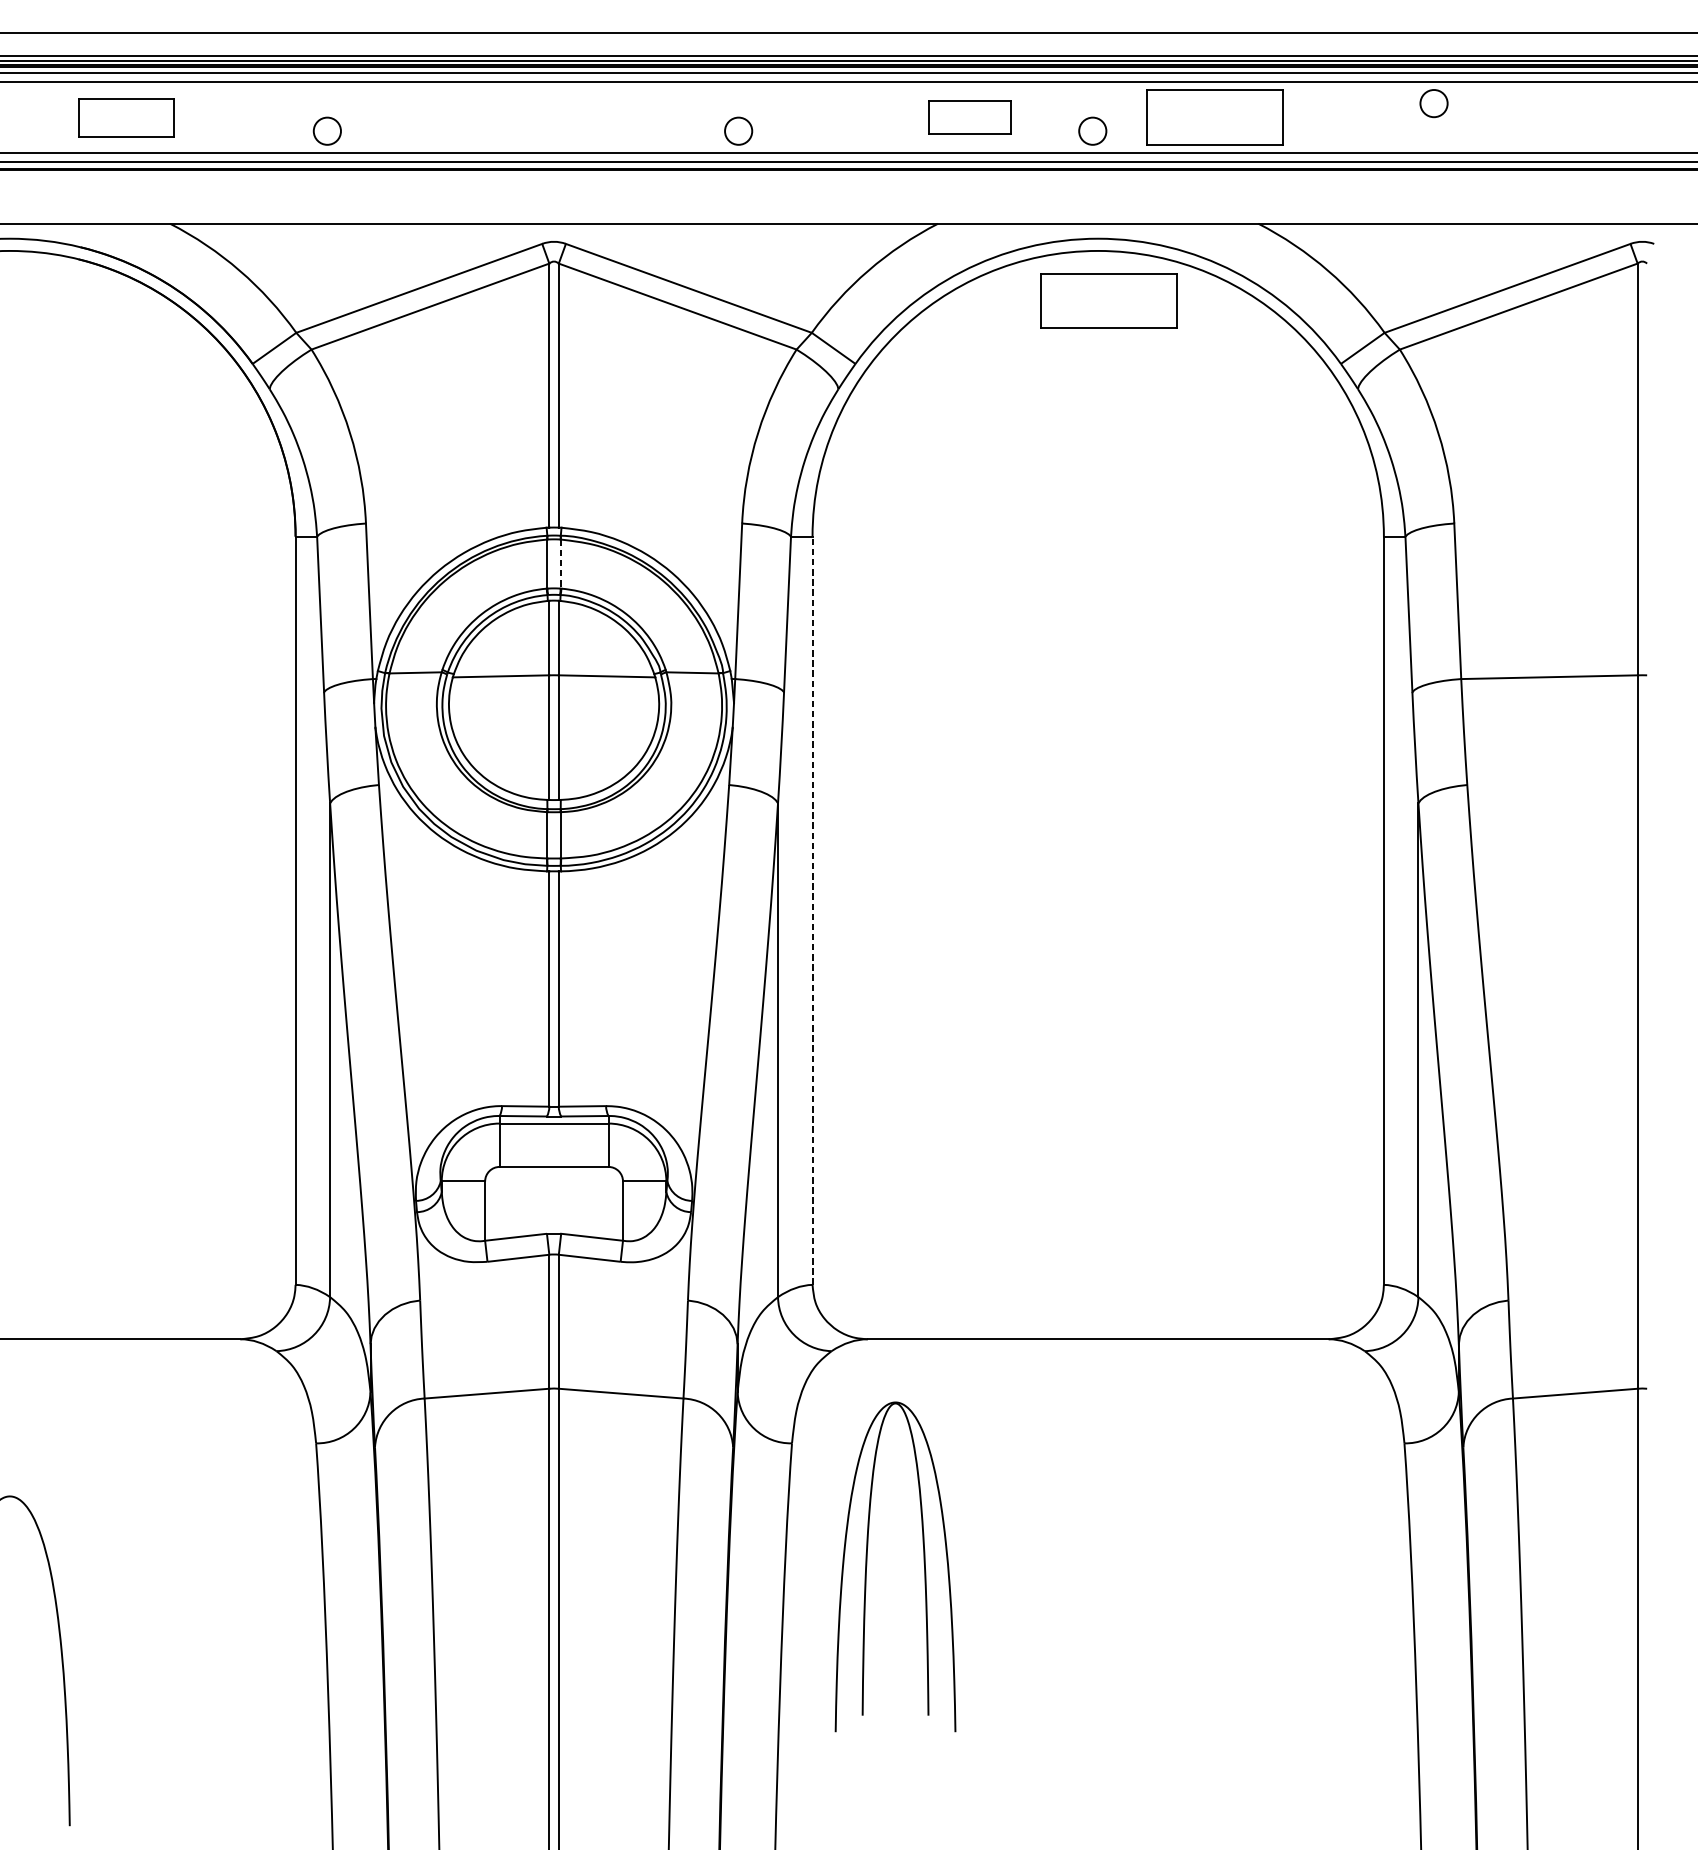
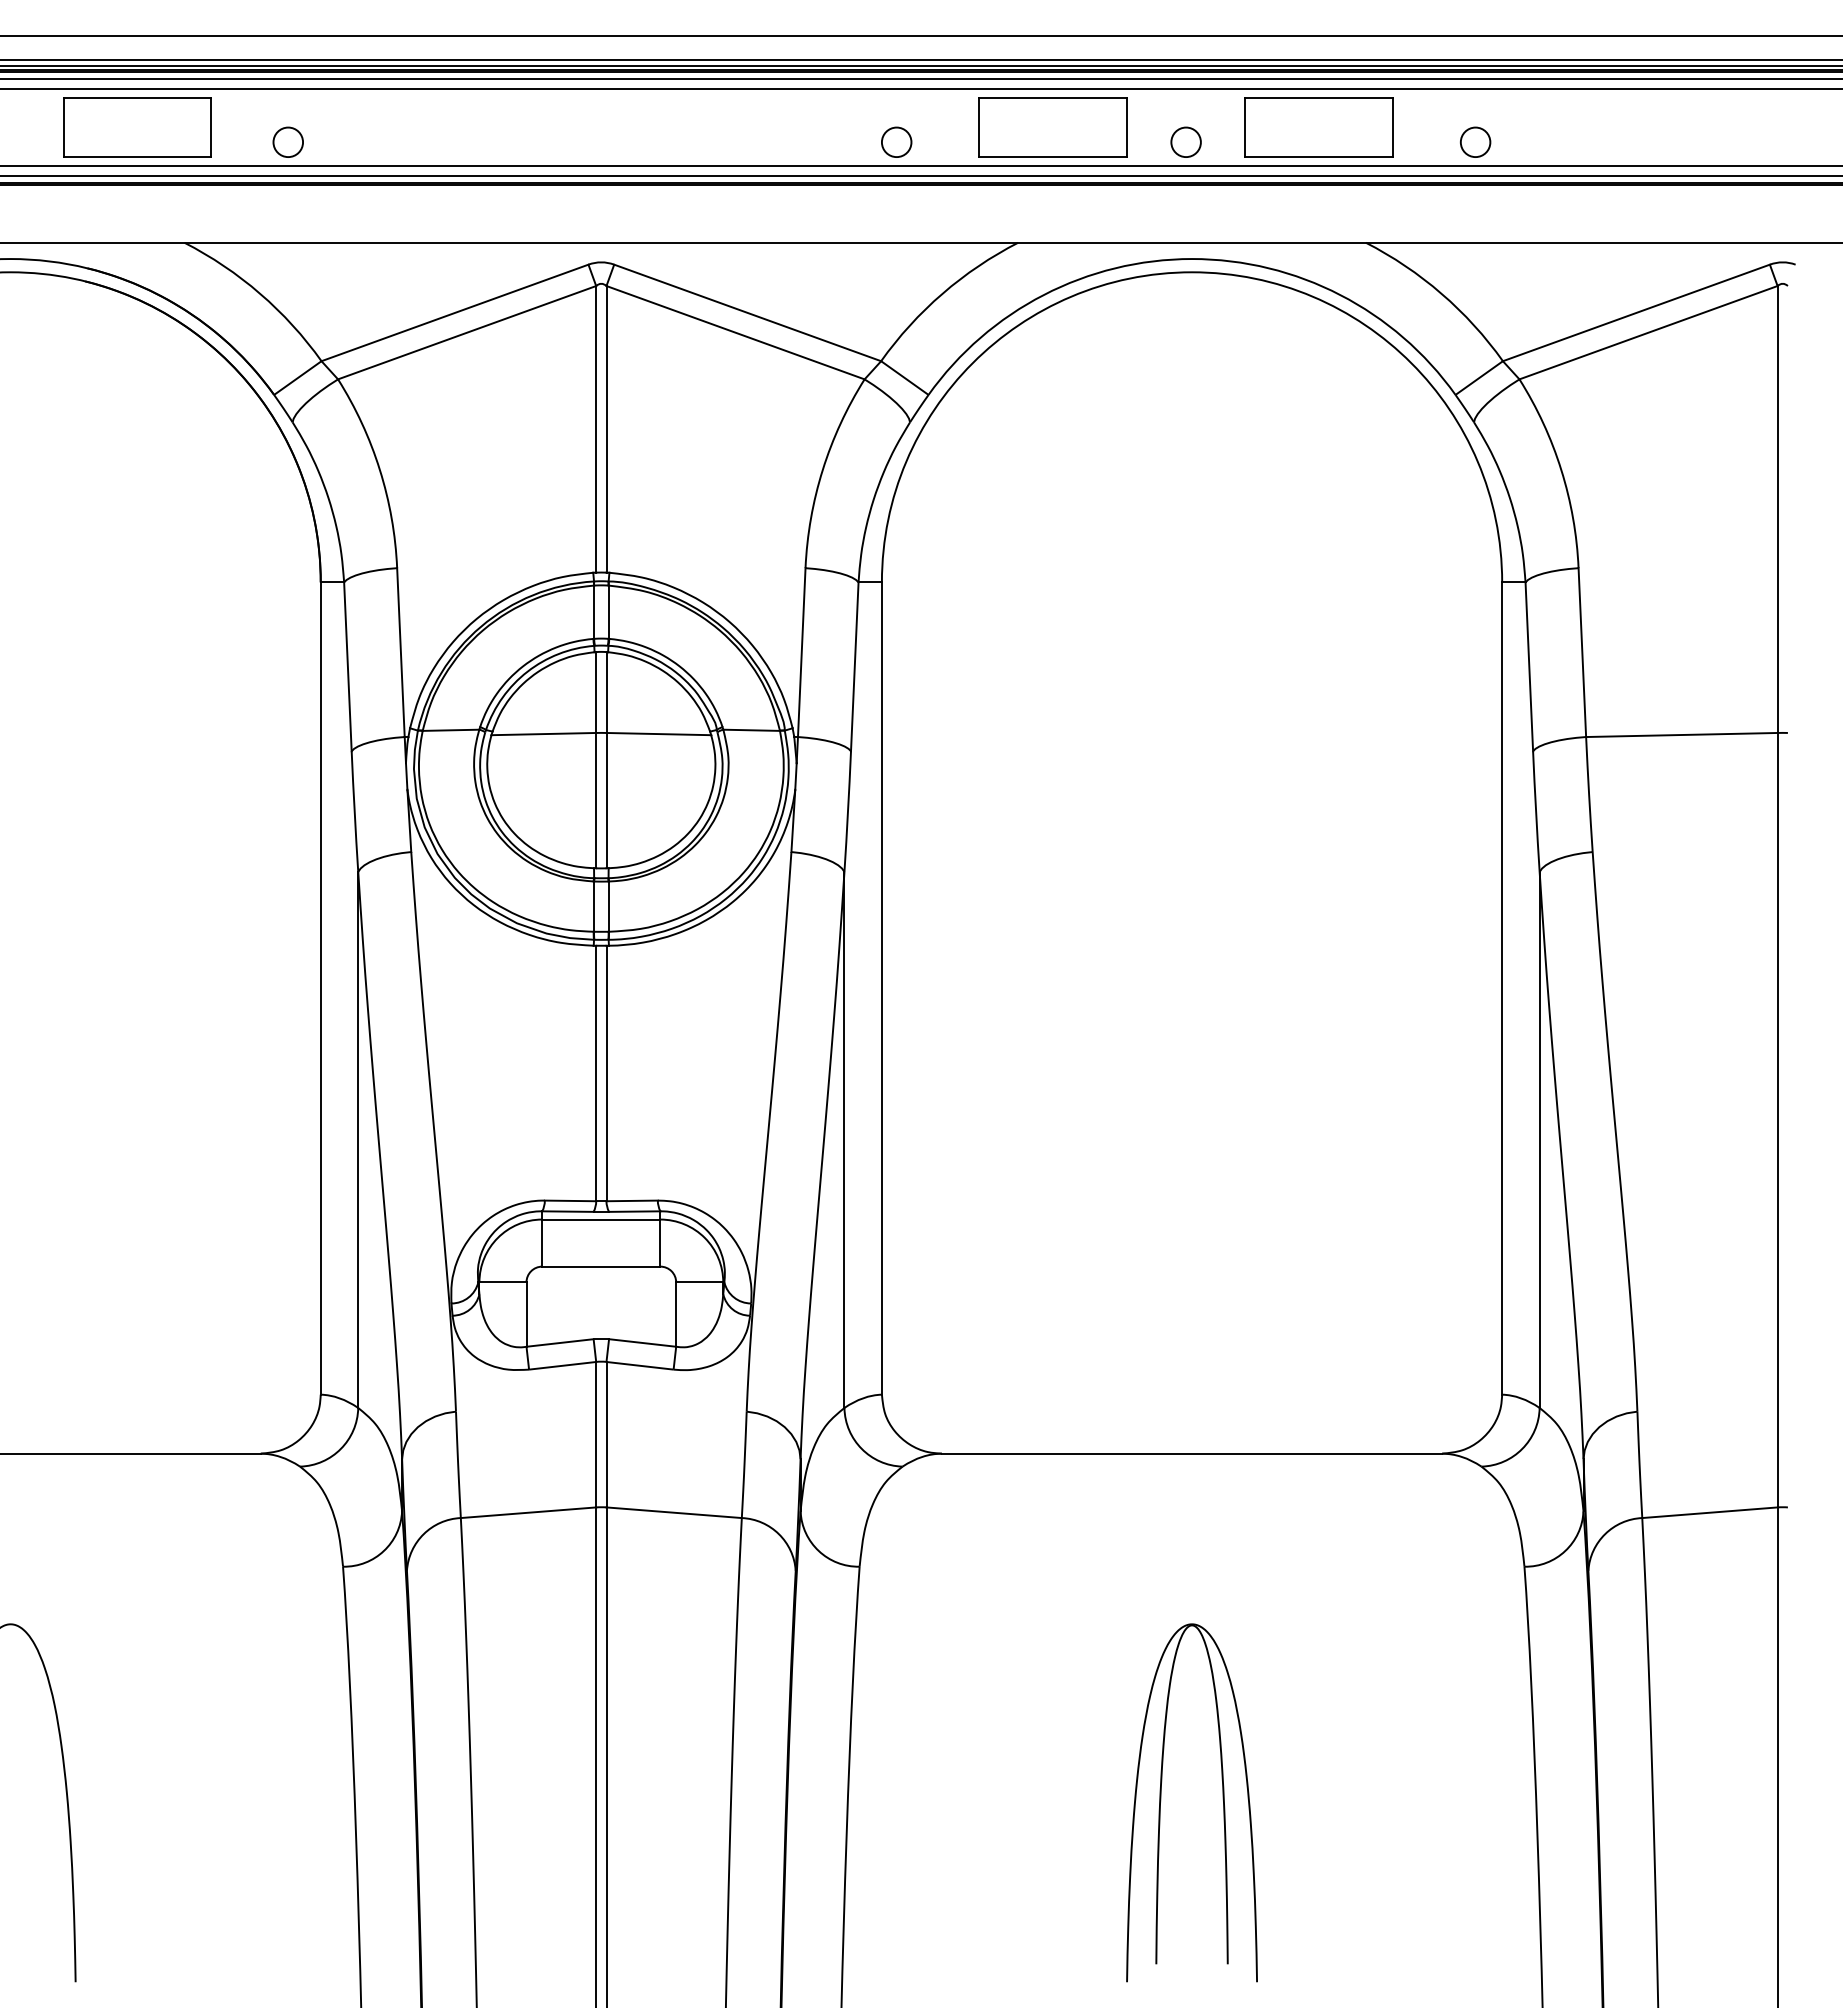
circle: (1433, 102) -> (1475, 141), moved
part: (126, 117) -> (137, 127), size x1.43
part: (969, 117) -> (1052, 127), size x1.67
circle: (326, 130) -> (287, 141), moved
circle: (738, 130) -> (896, 141), moved
part: (1108, 300) -> (1203, 326), removed
line: (560, 564) -> (608, 612), dashed -> solid
line: (812, 910) -> (881, 988), dashed -> solid
part: (867, 1565) -> (1161, 1801), moved

